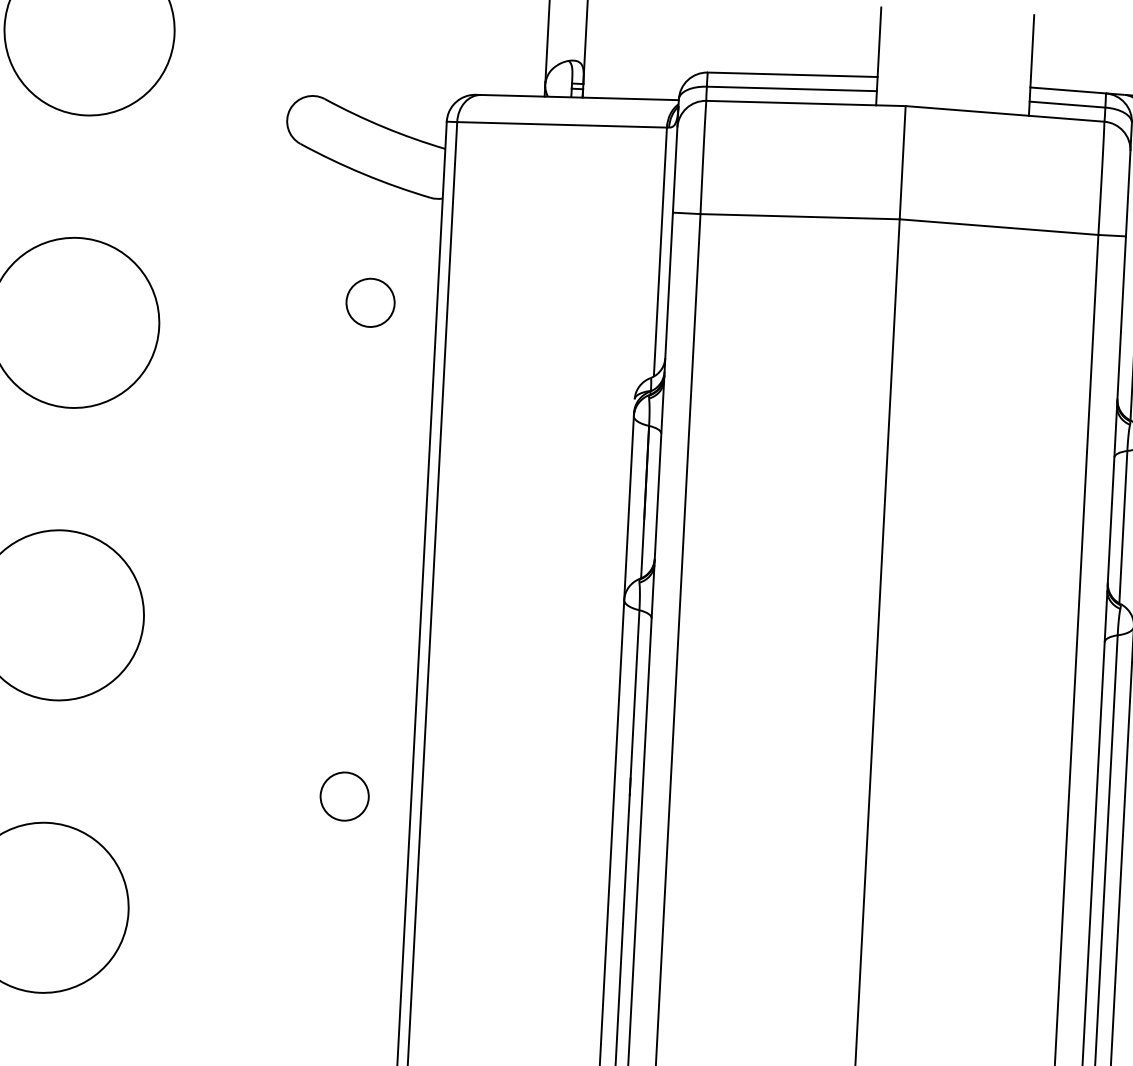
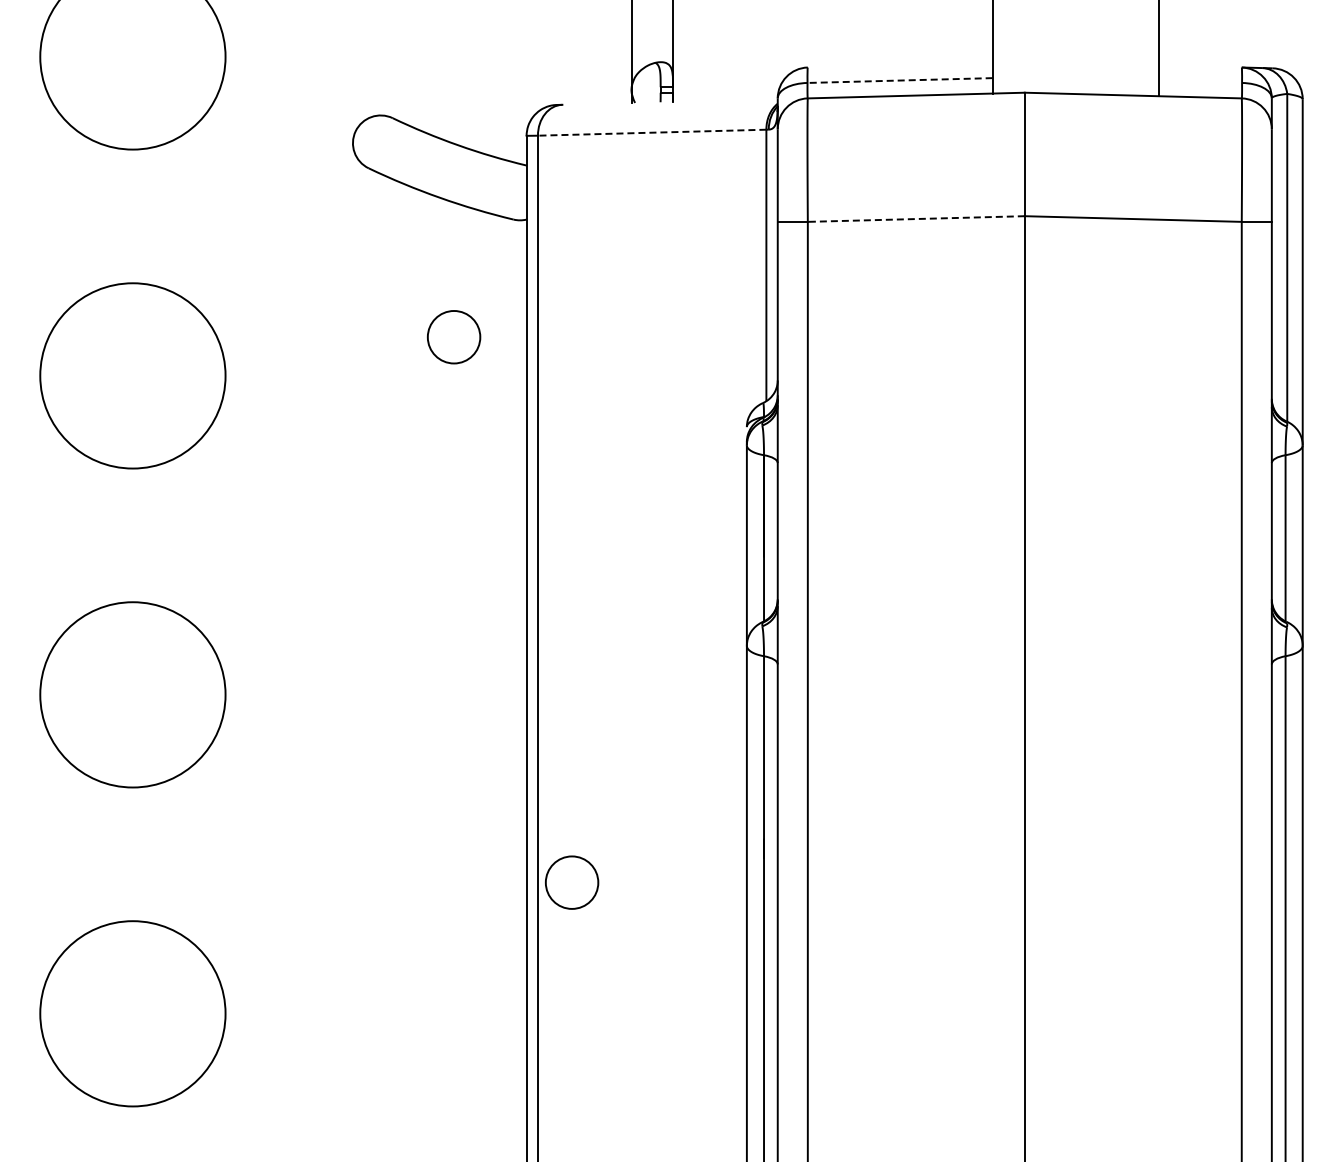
line: (792, 74) -> (899, 64), removed
line: (792, 88) -> (900, 80), solid -> dashed
line: (1068, 90) -> (1200, 66), removed
line: (579, 97) -> (669, 101), removed
line: (1067, 104) -> (1200, 81), removed
line: (561, 124) -> (651, 132), solid -> dashed
line: (800, 217) -> (916, 219), solid -> dashed
circle: (345, 796) -> (572, 882), moved

